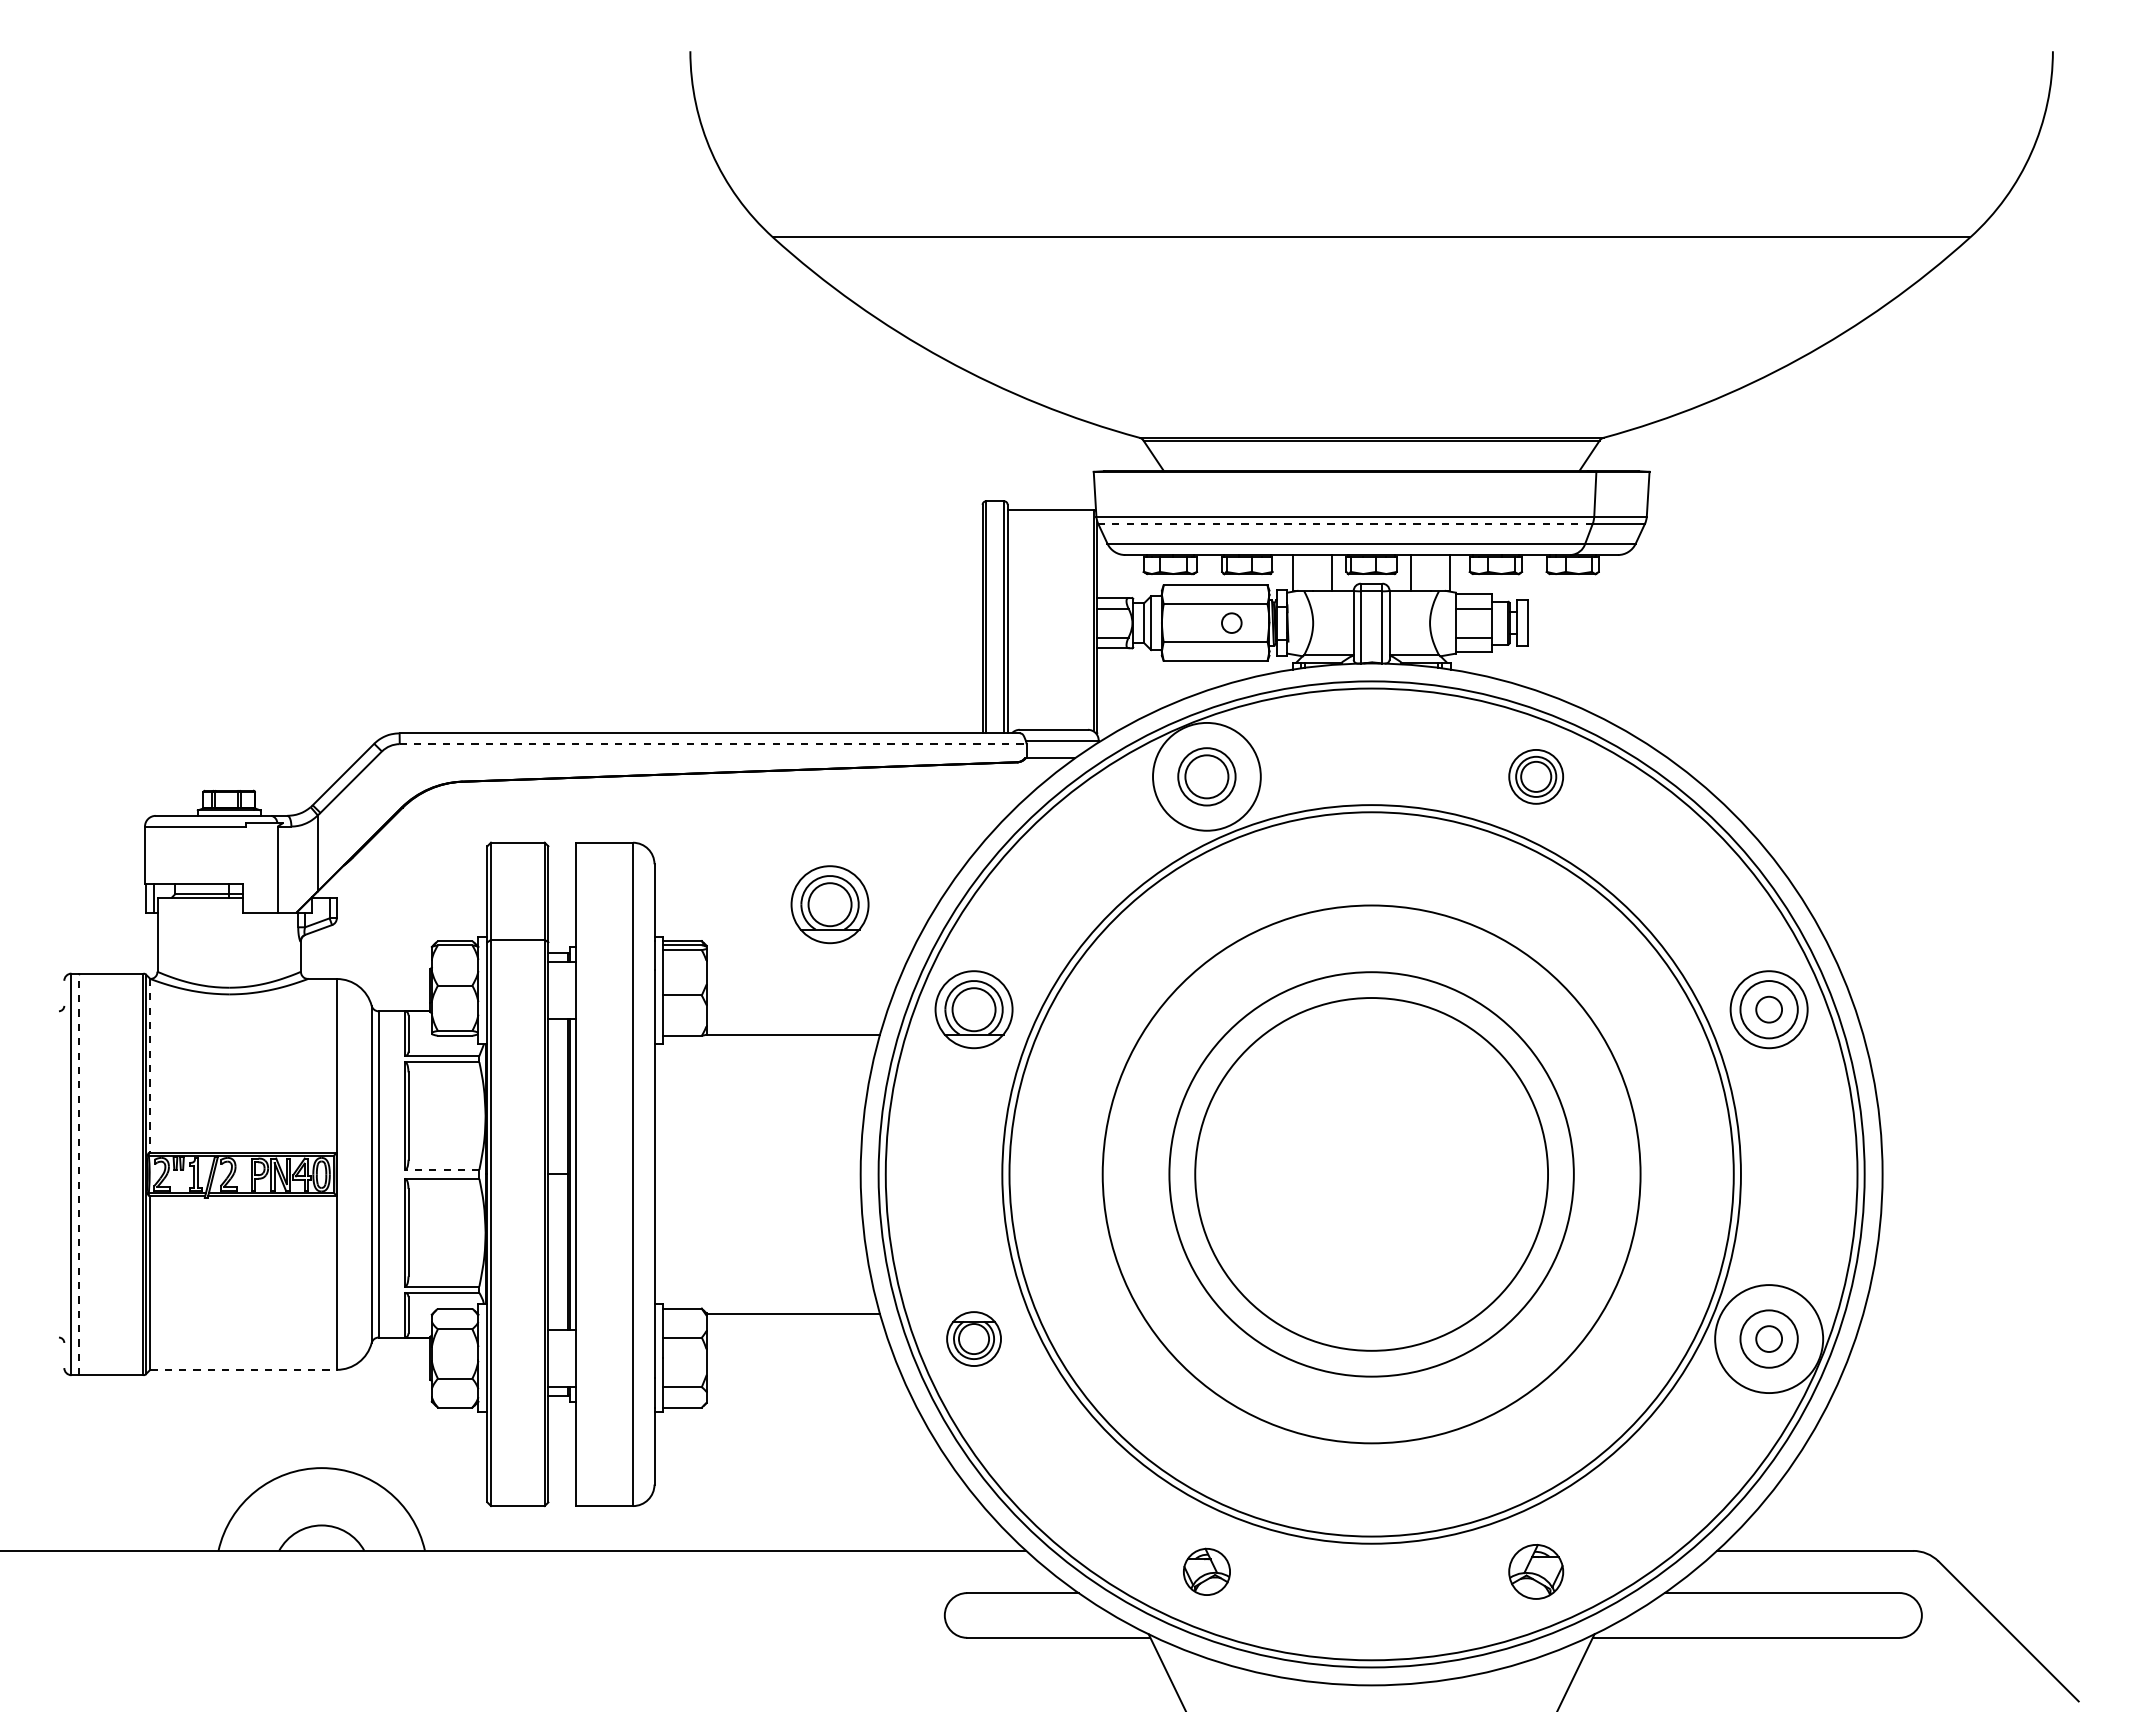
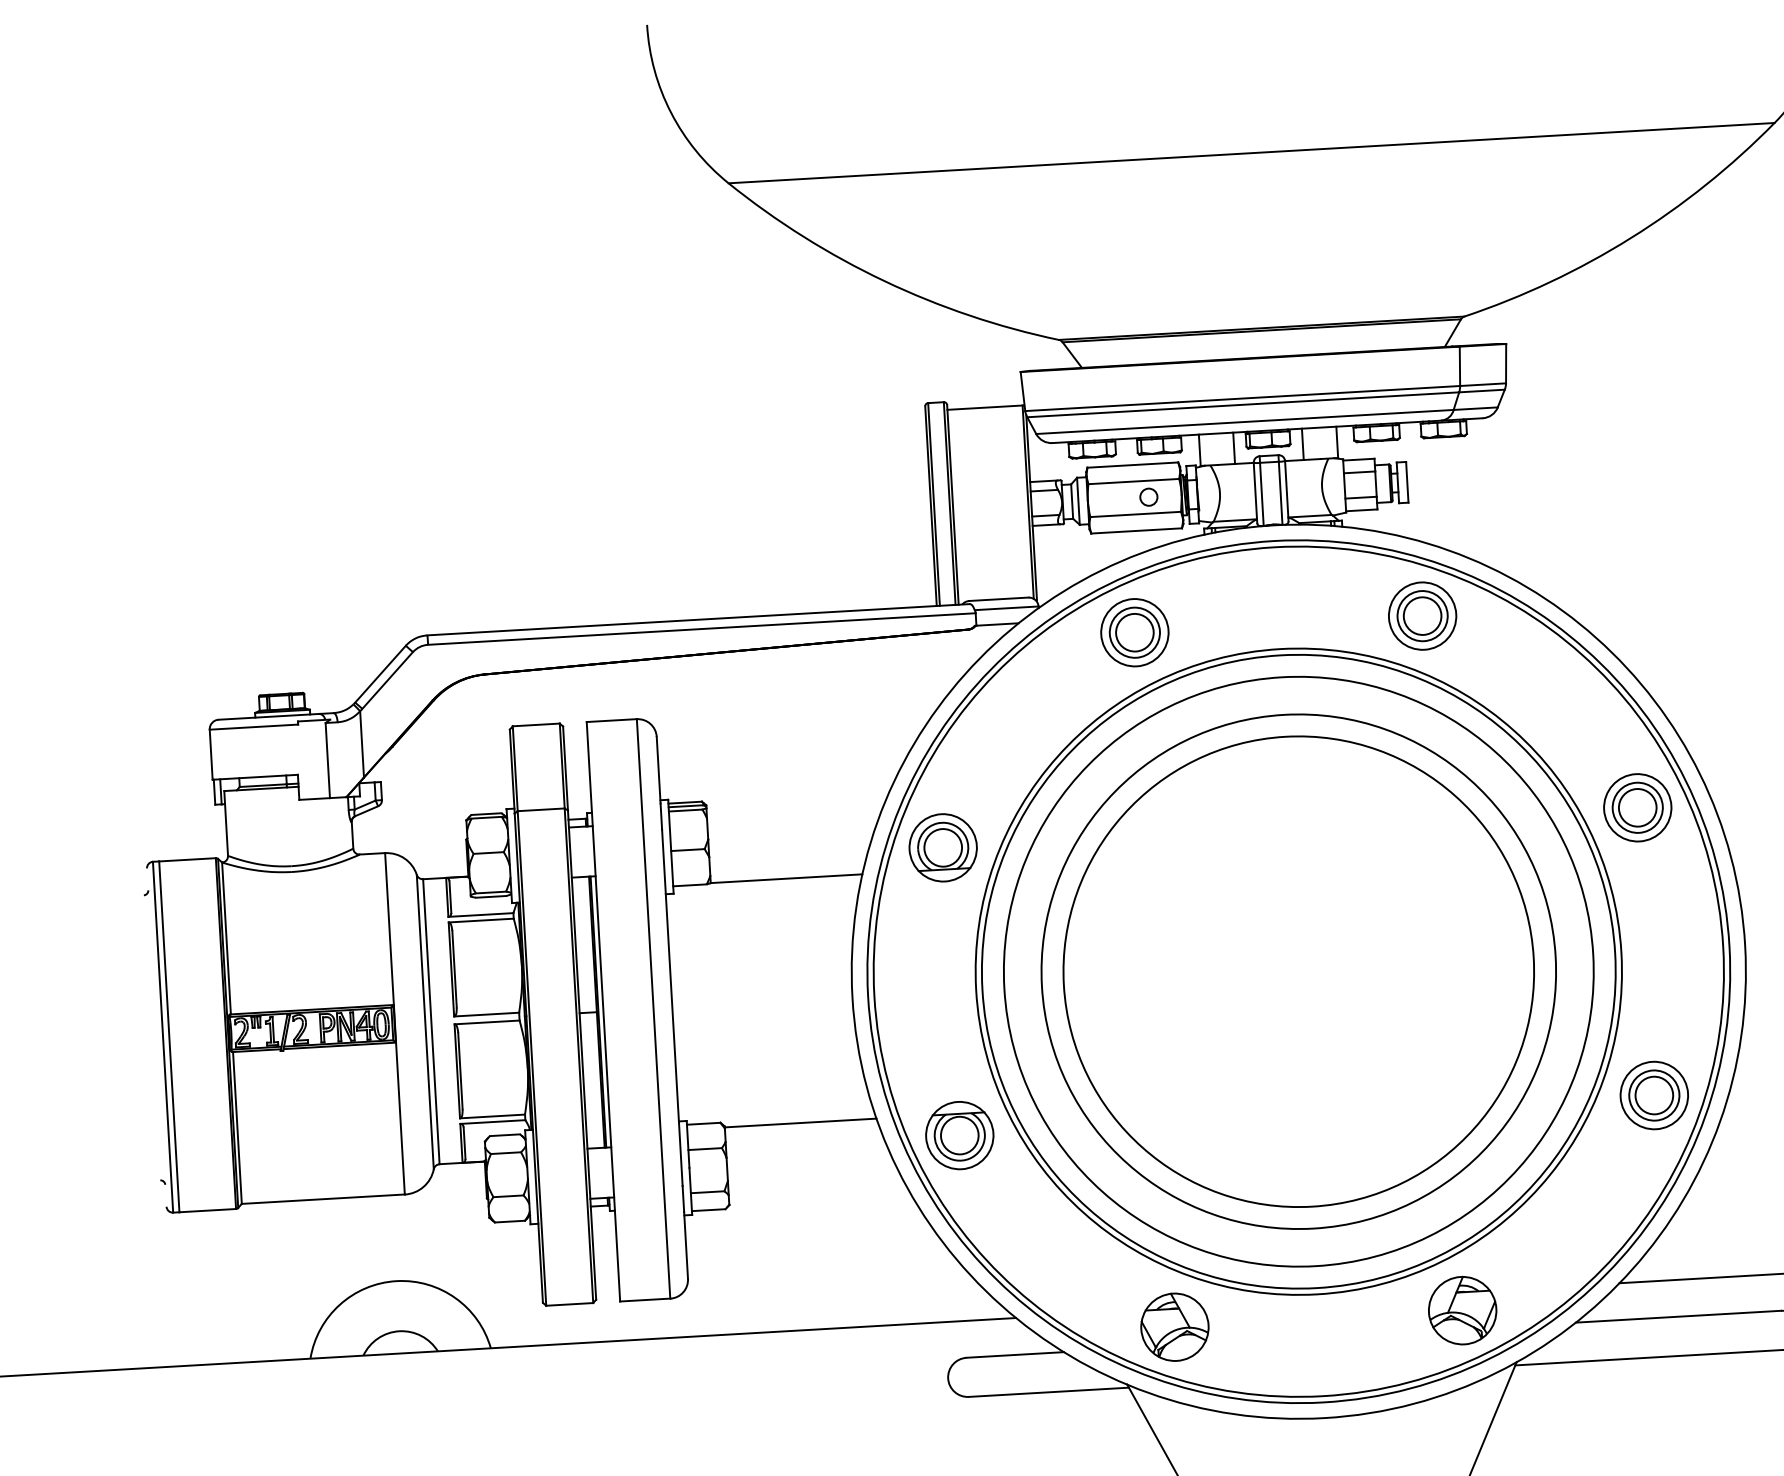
line: (1345, 523) -> (1243, 404), dashed -> solid
line: (713, 744) -> (702, 629), dashed -> solid
circle: (1206, 776) -> (1134, 632), size x0.71
part: (1535, 776) -> (1421, 615), size x1.43
part: (829, 904) -> (811, 763), removed
circle: (1768, 1009) -> (1637, 807), size x1.67
line: (150, 1065) -> (226, 938), dashed -> solid
line: (441, 1169) -> (486, 1014), dashed -> solid
line: (78, 1174) -> (169, 1036), dashed -> solid
circle: (1371, 1174) -> (1298, 971), size x1.67
circle: (1371, 1174) -> (1298, 971), size x1.67
part: (973, 1338) -> (959, 1135), size x1.43
circle: (1768, 1338) -> (1653, 1095), size x0.71
circle: (1768, 1338) -> (1653, 1095), size x1.67
line: (244, 1369) -> (324, 1198), dashed -> solid
part: (1206, 1571) -> (1174, 1326), size x1.67
part: (1535, 1571) -> (1461, 1310), size x1.43

